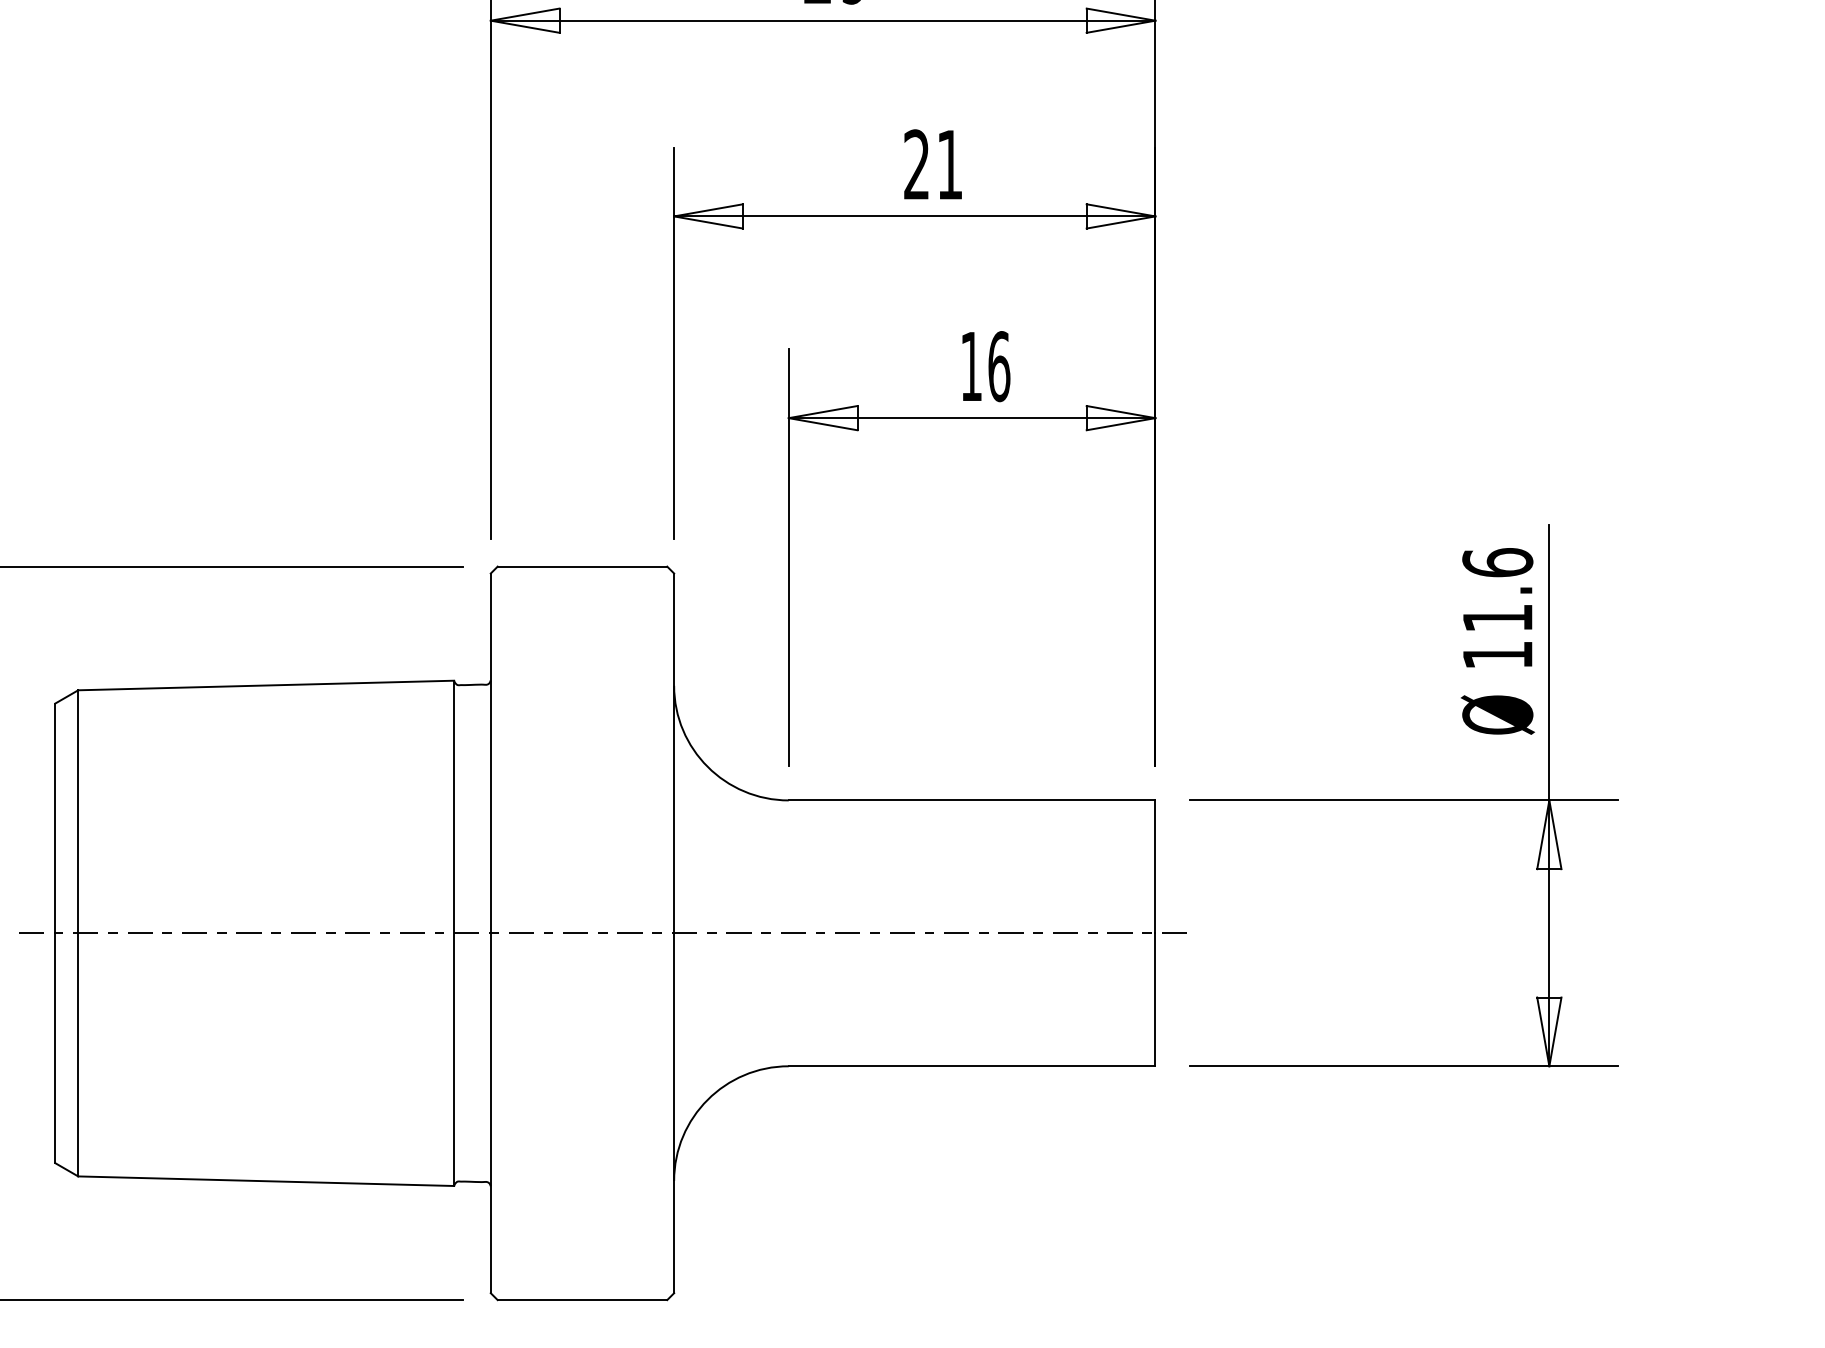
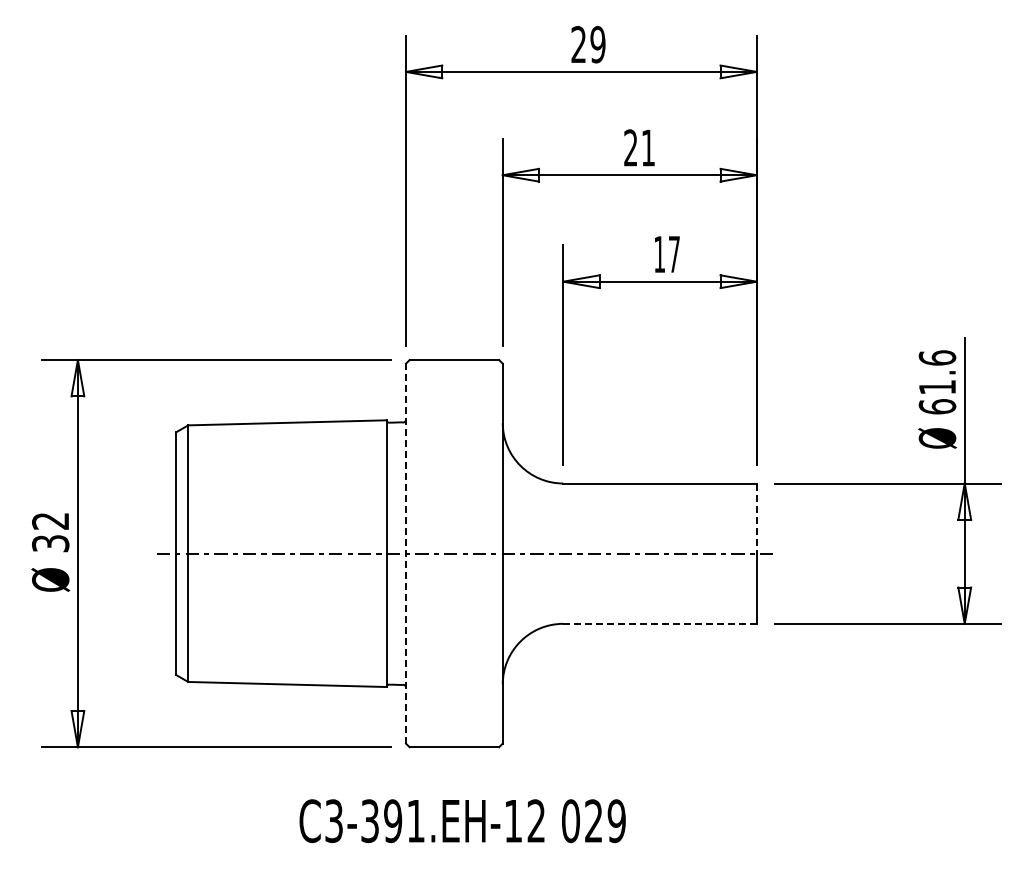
text: (999, 366) -> (674, 254), 16 -> 17
text: (1497, 654) -> (937, 406), 11.6 -> 61.6
line: (1154, 868) -> (756, 519), solid -> dashed
line: (489, 933) -> (405, 553), solid -> dashed
line: (972, 1065) -> (660, 623), solid -> dashed

